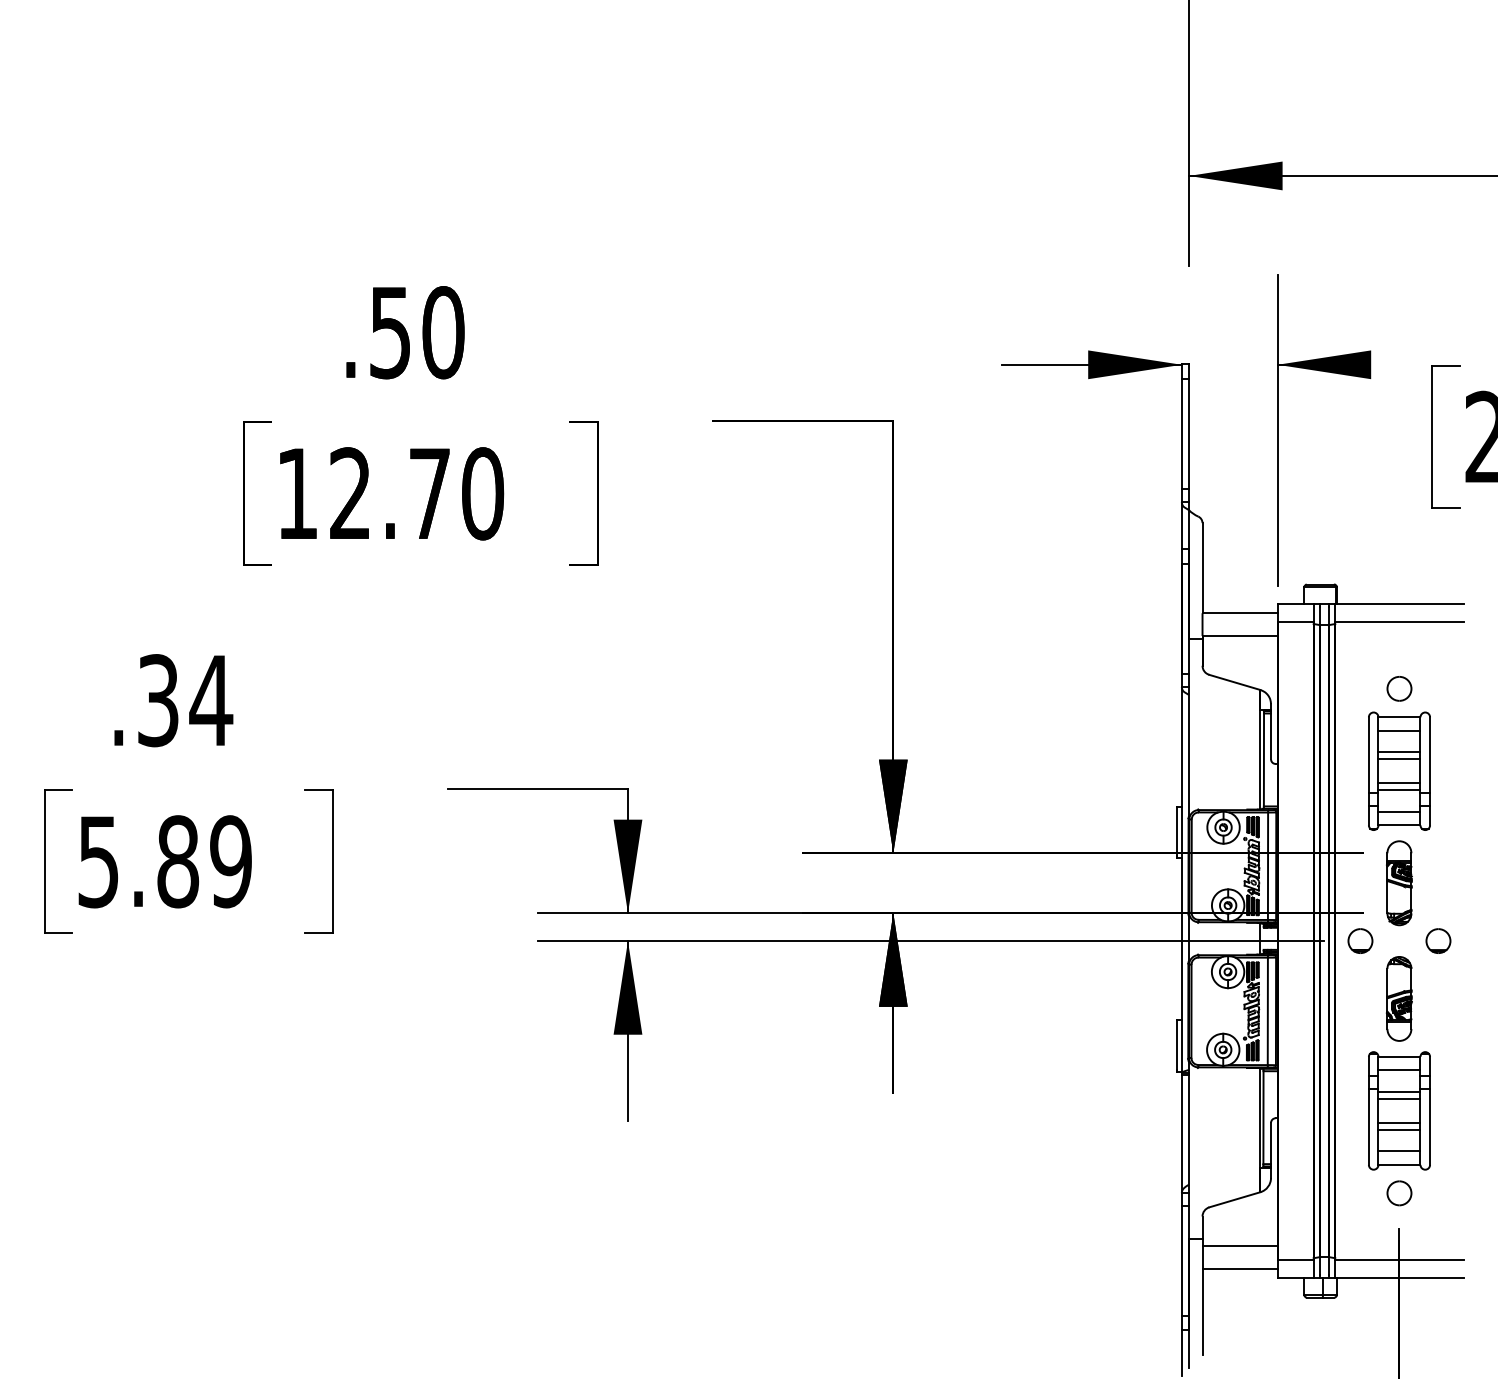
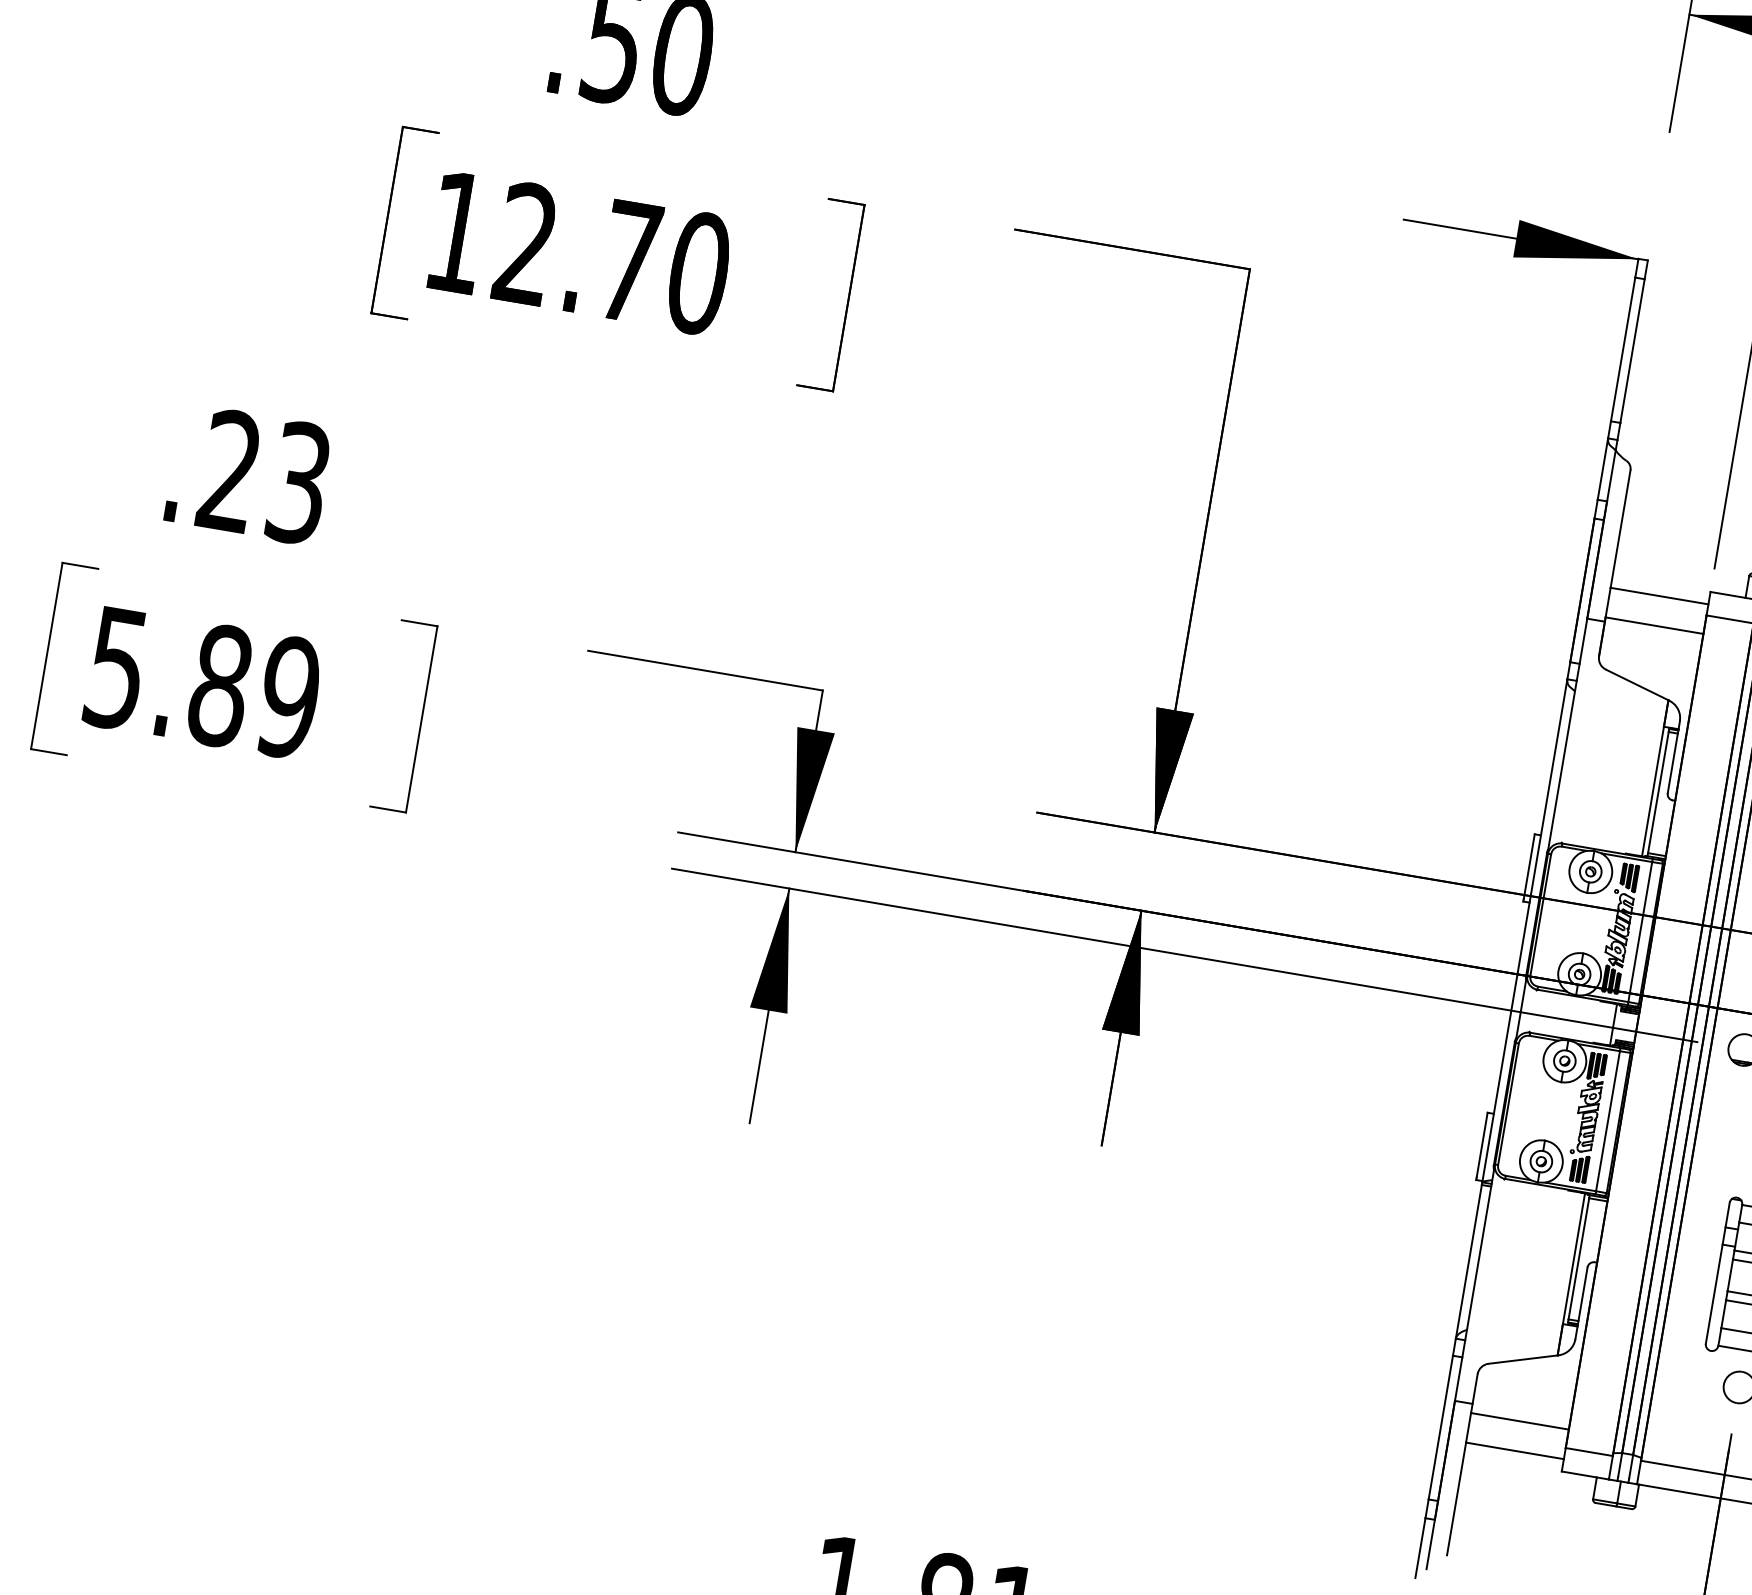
text: (185, 700) -> (265, 477), .34 -> .23

